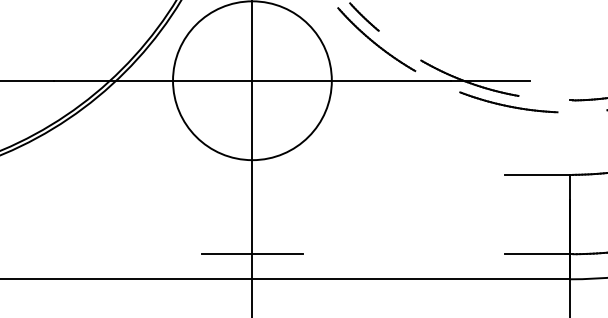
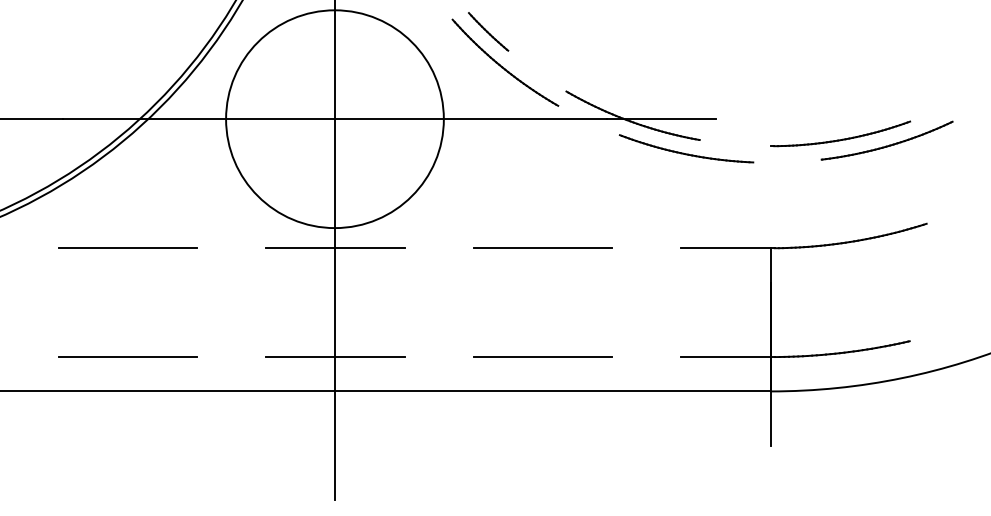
line: (101, 175) -> (127, 248), added
line: (252, 175) -> (335, 248), added
line: (403, 175) -> (542, 248), added
line: (101, 254) -> (127, 357), added
line: (403, 254) -> (542, 357), added

